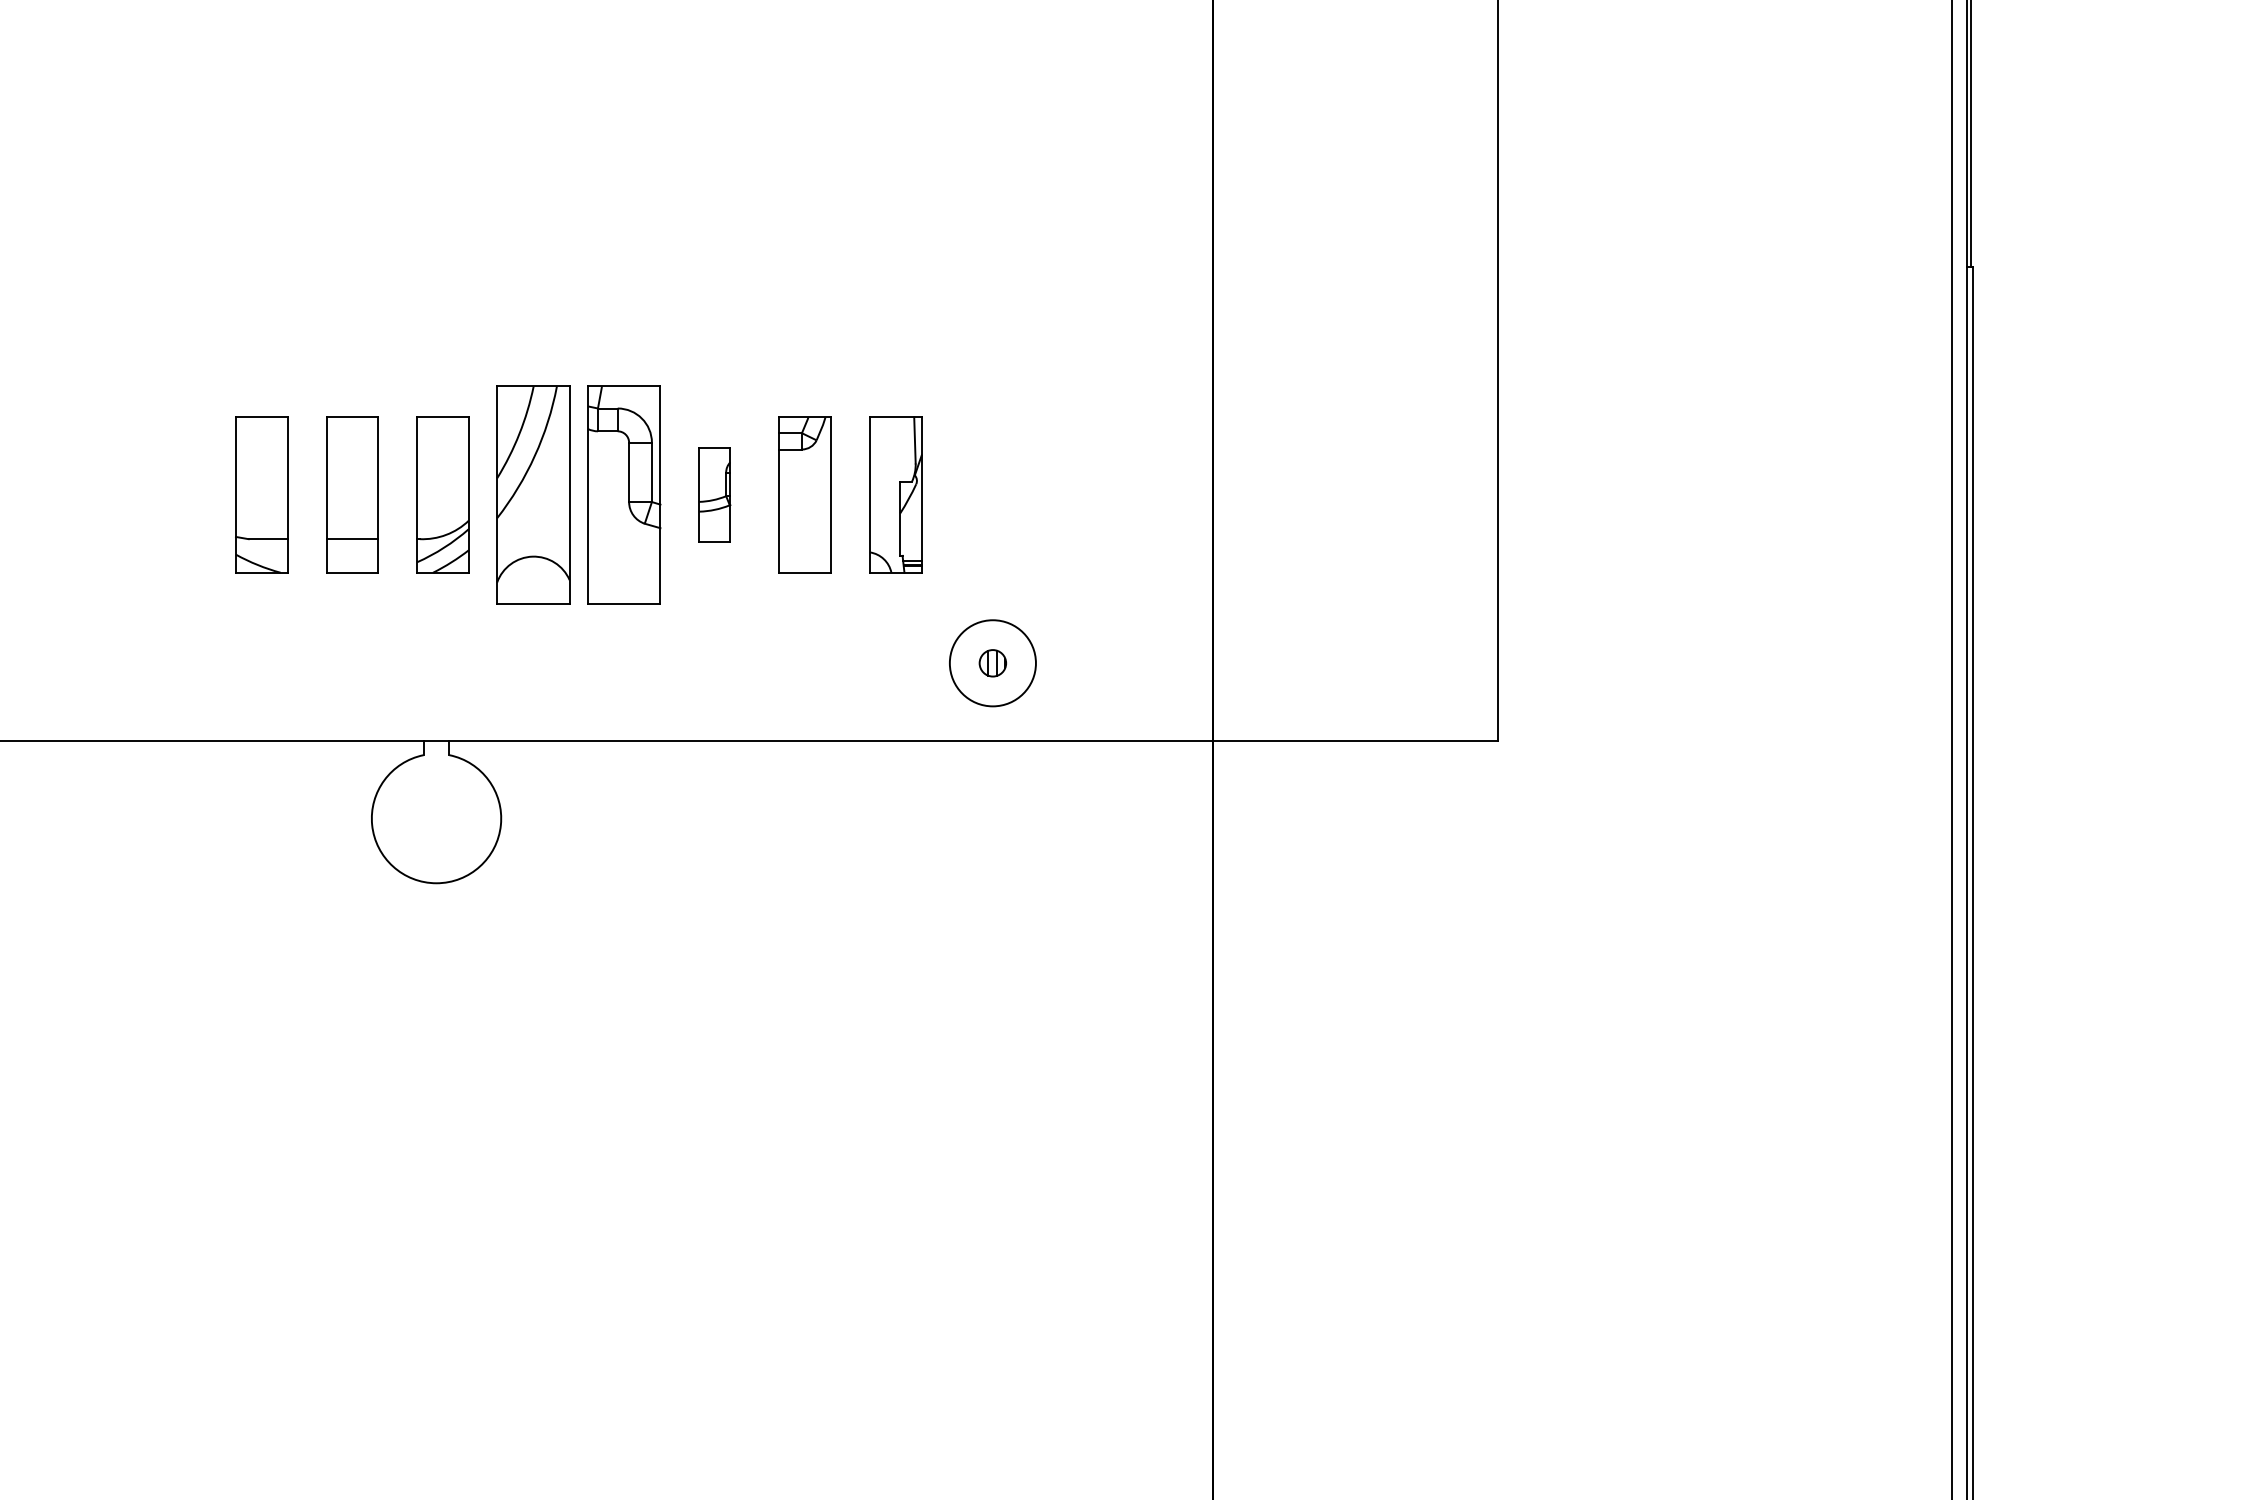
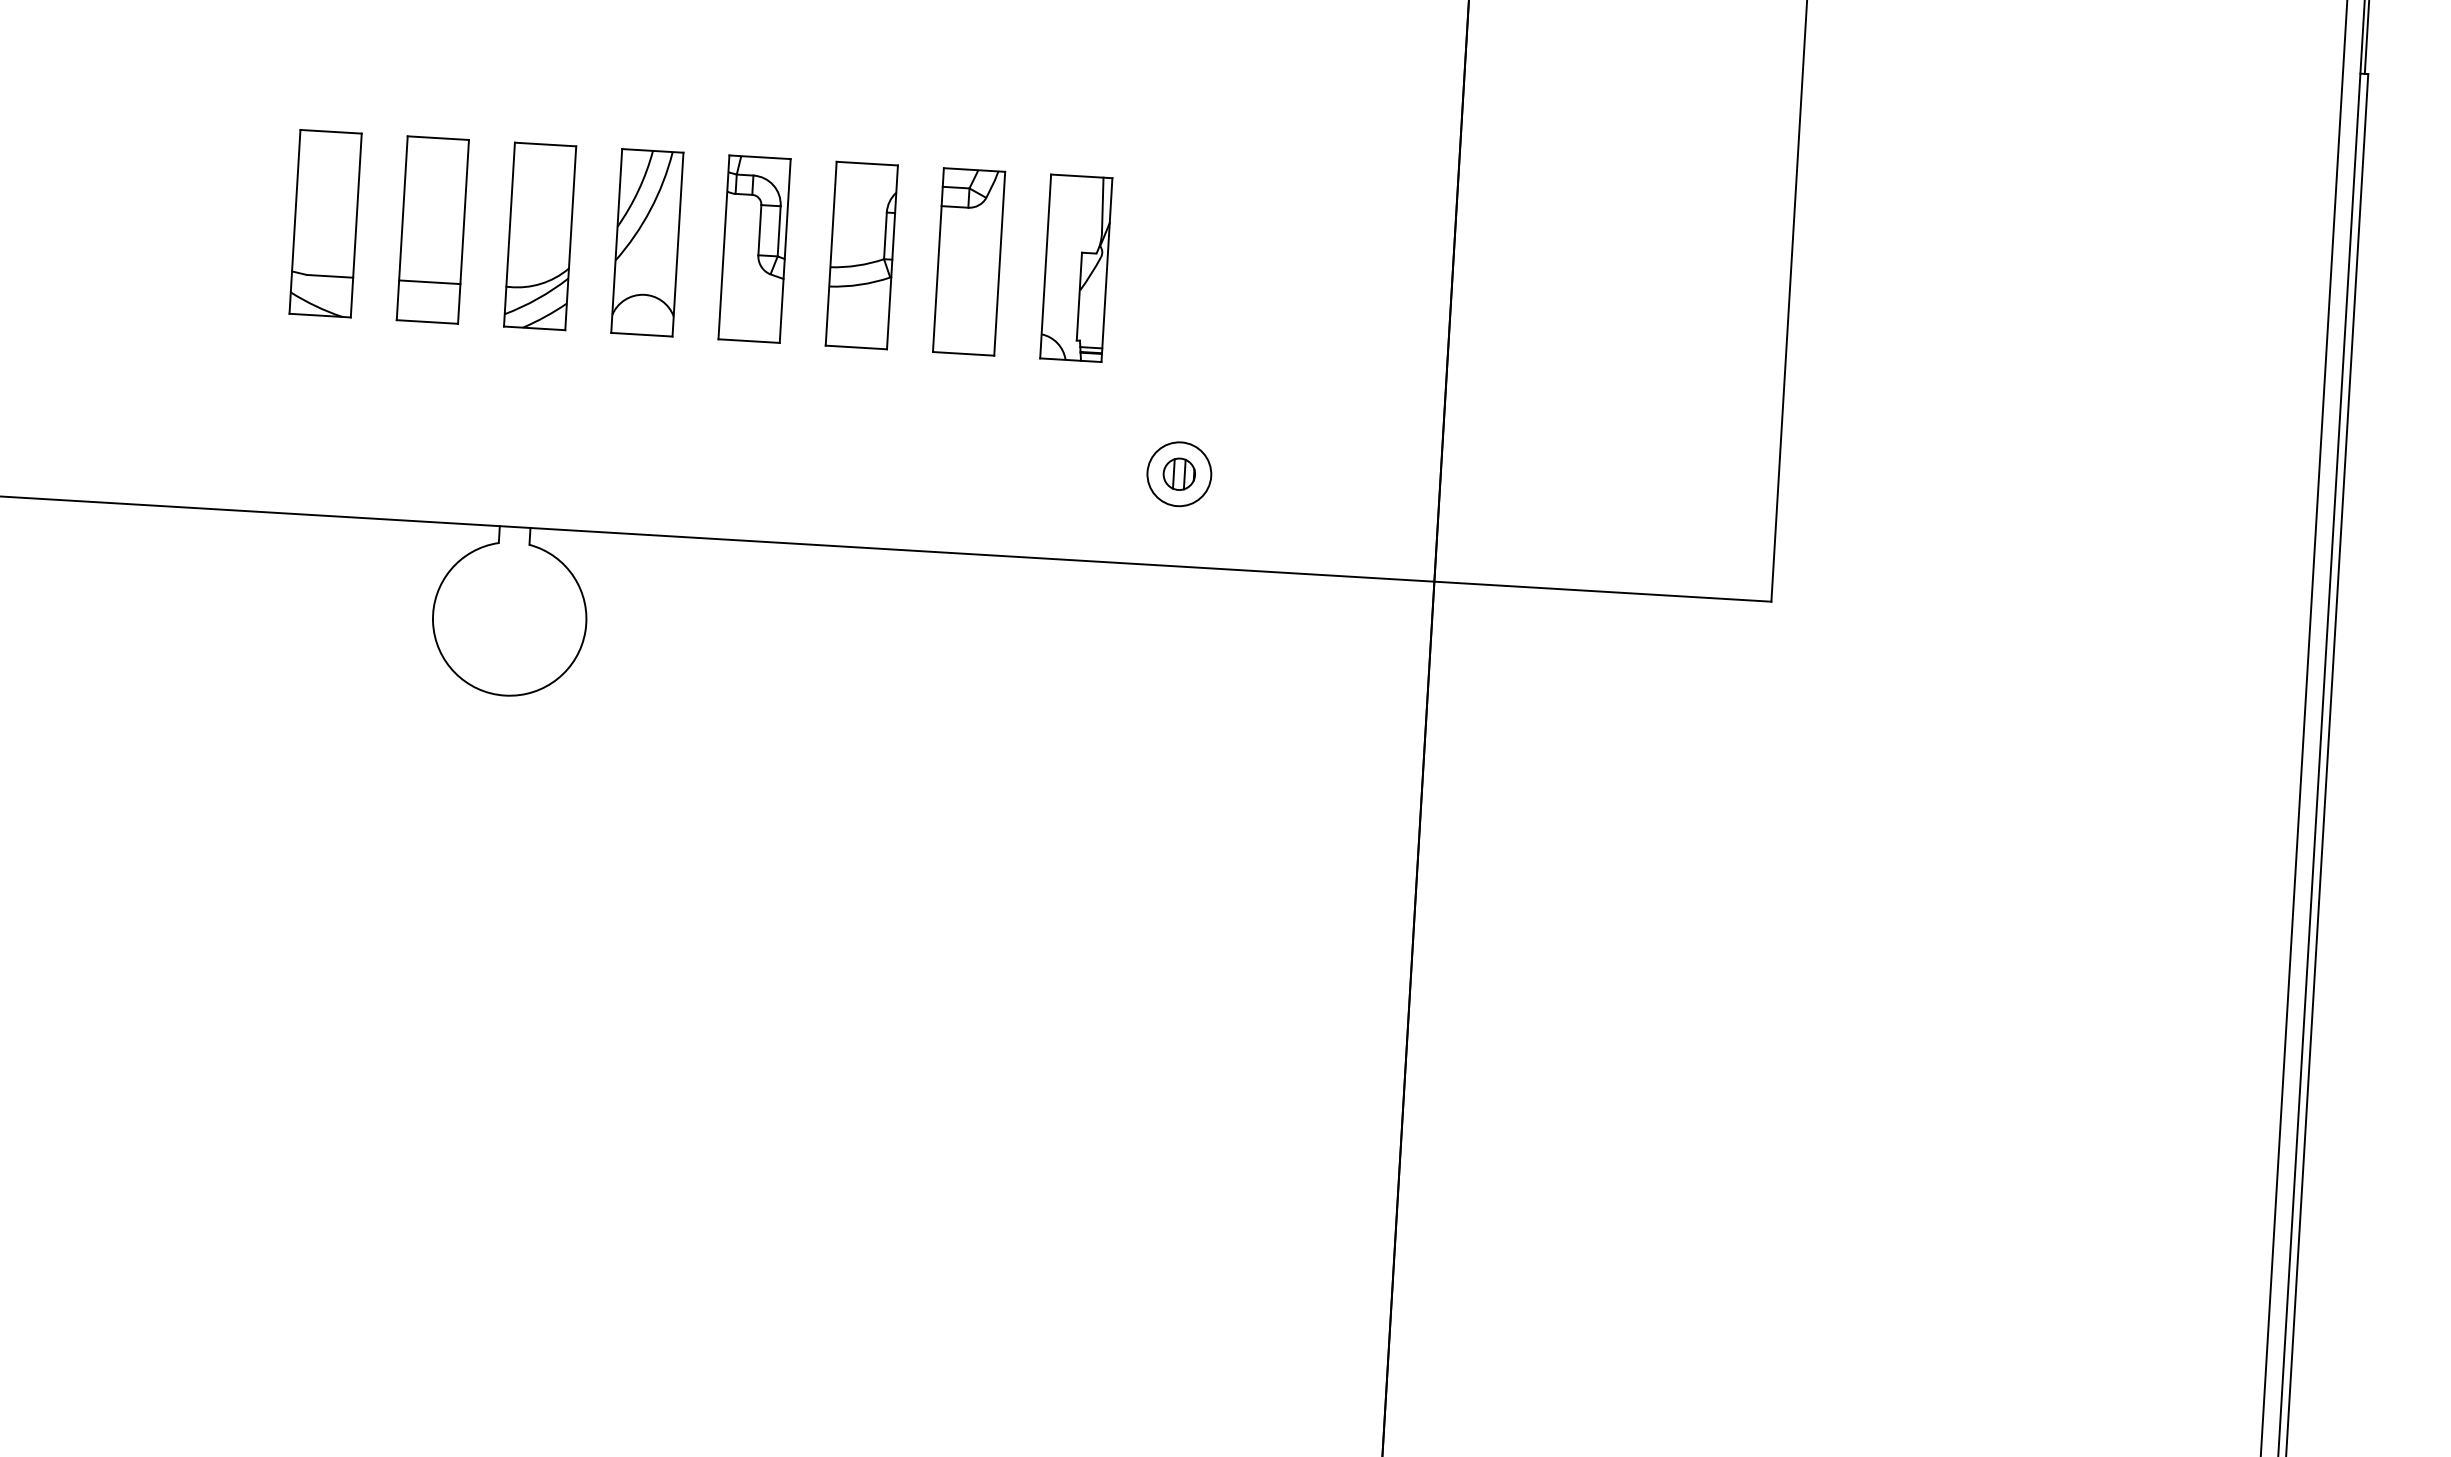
part: (533, 494) -> (647, 242), size x0.71
part: (623, 494) -> (753, 248), size x0.71
part: (714, 494) -> (861, 254), size x1.67
circle: (992, 663) -> (1178, 474), size x0.62

